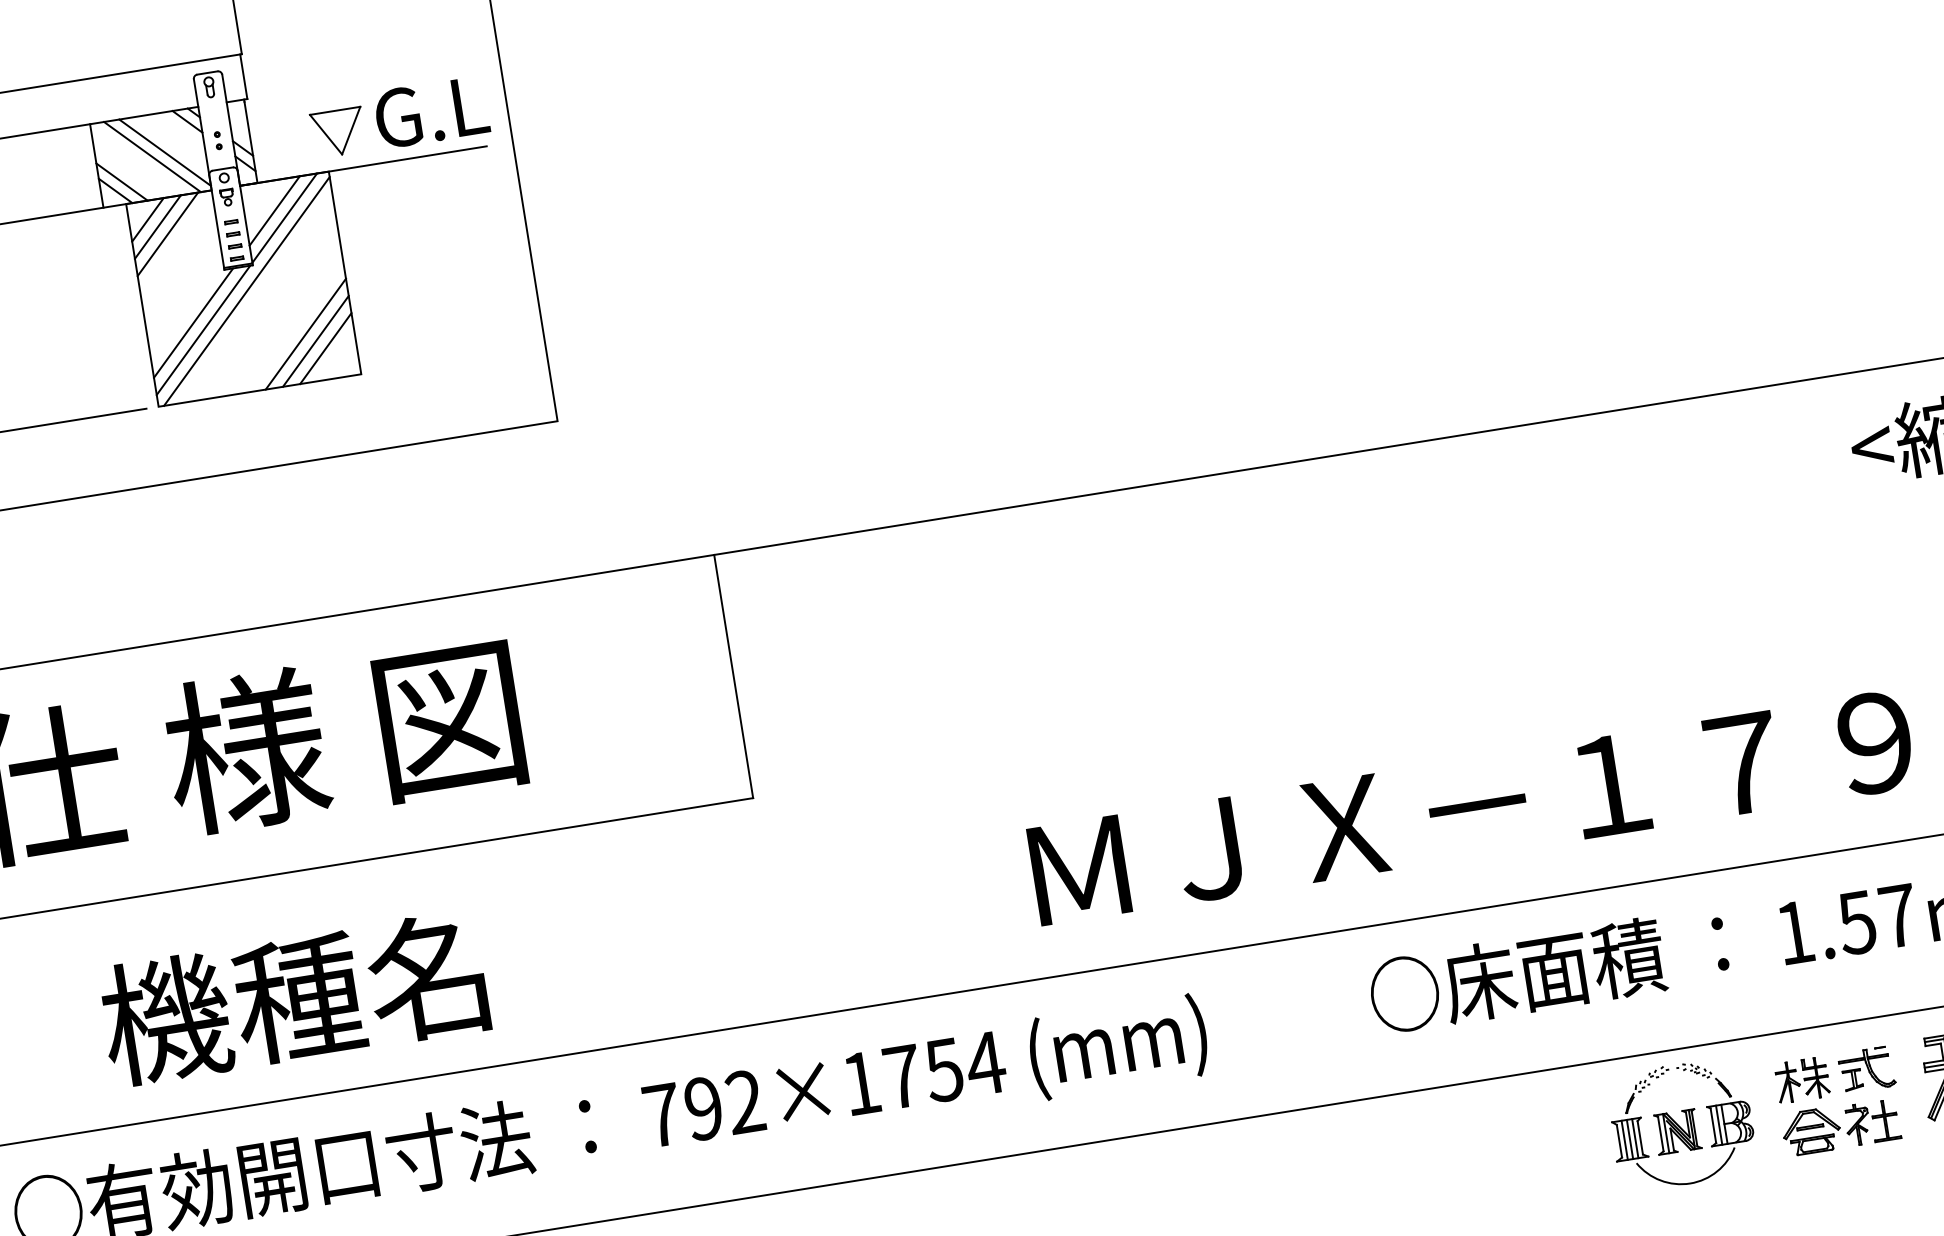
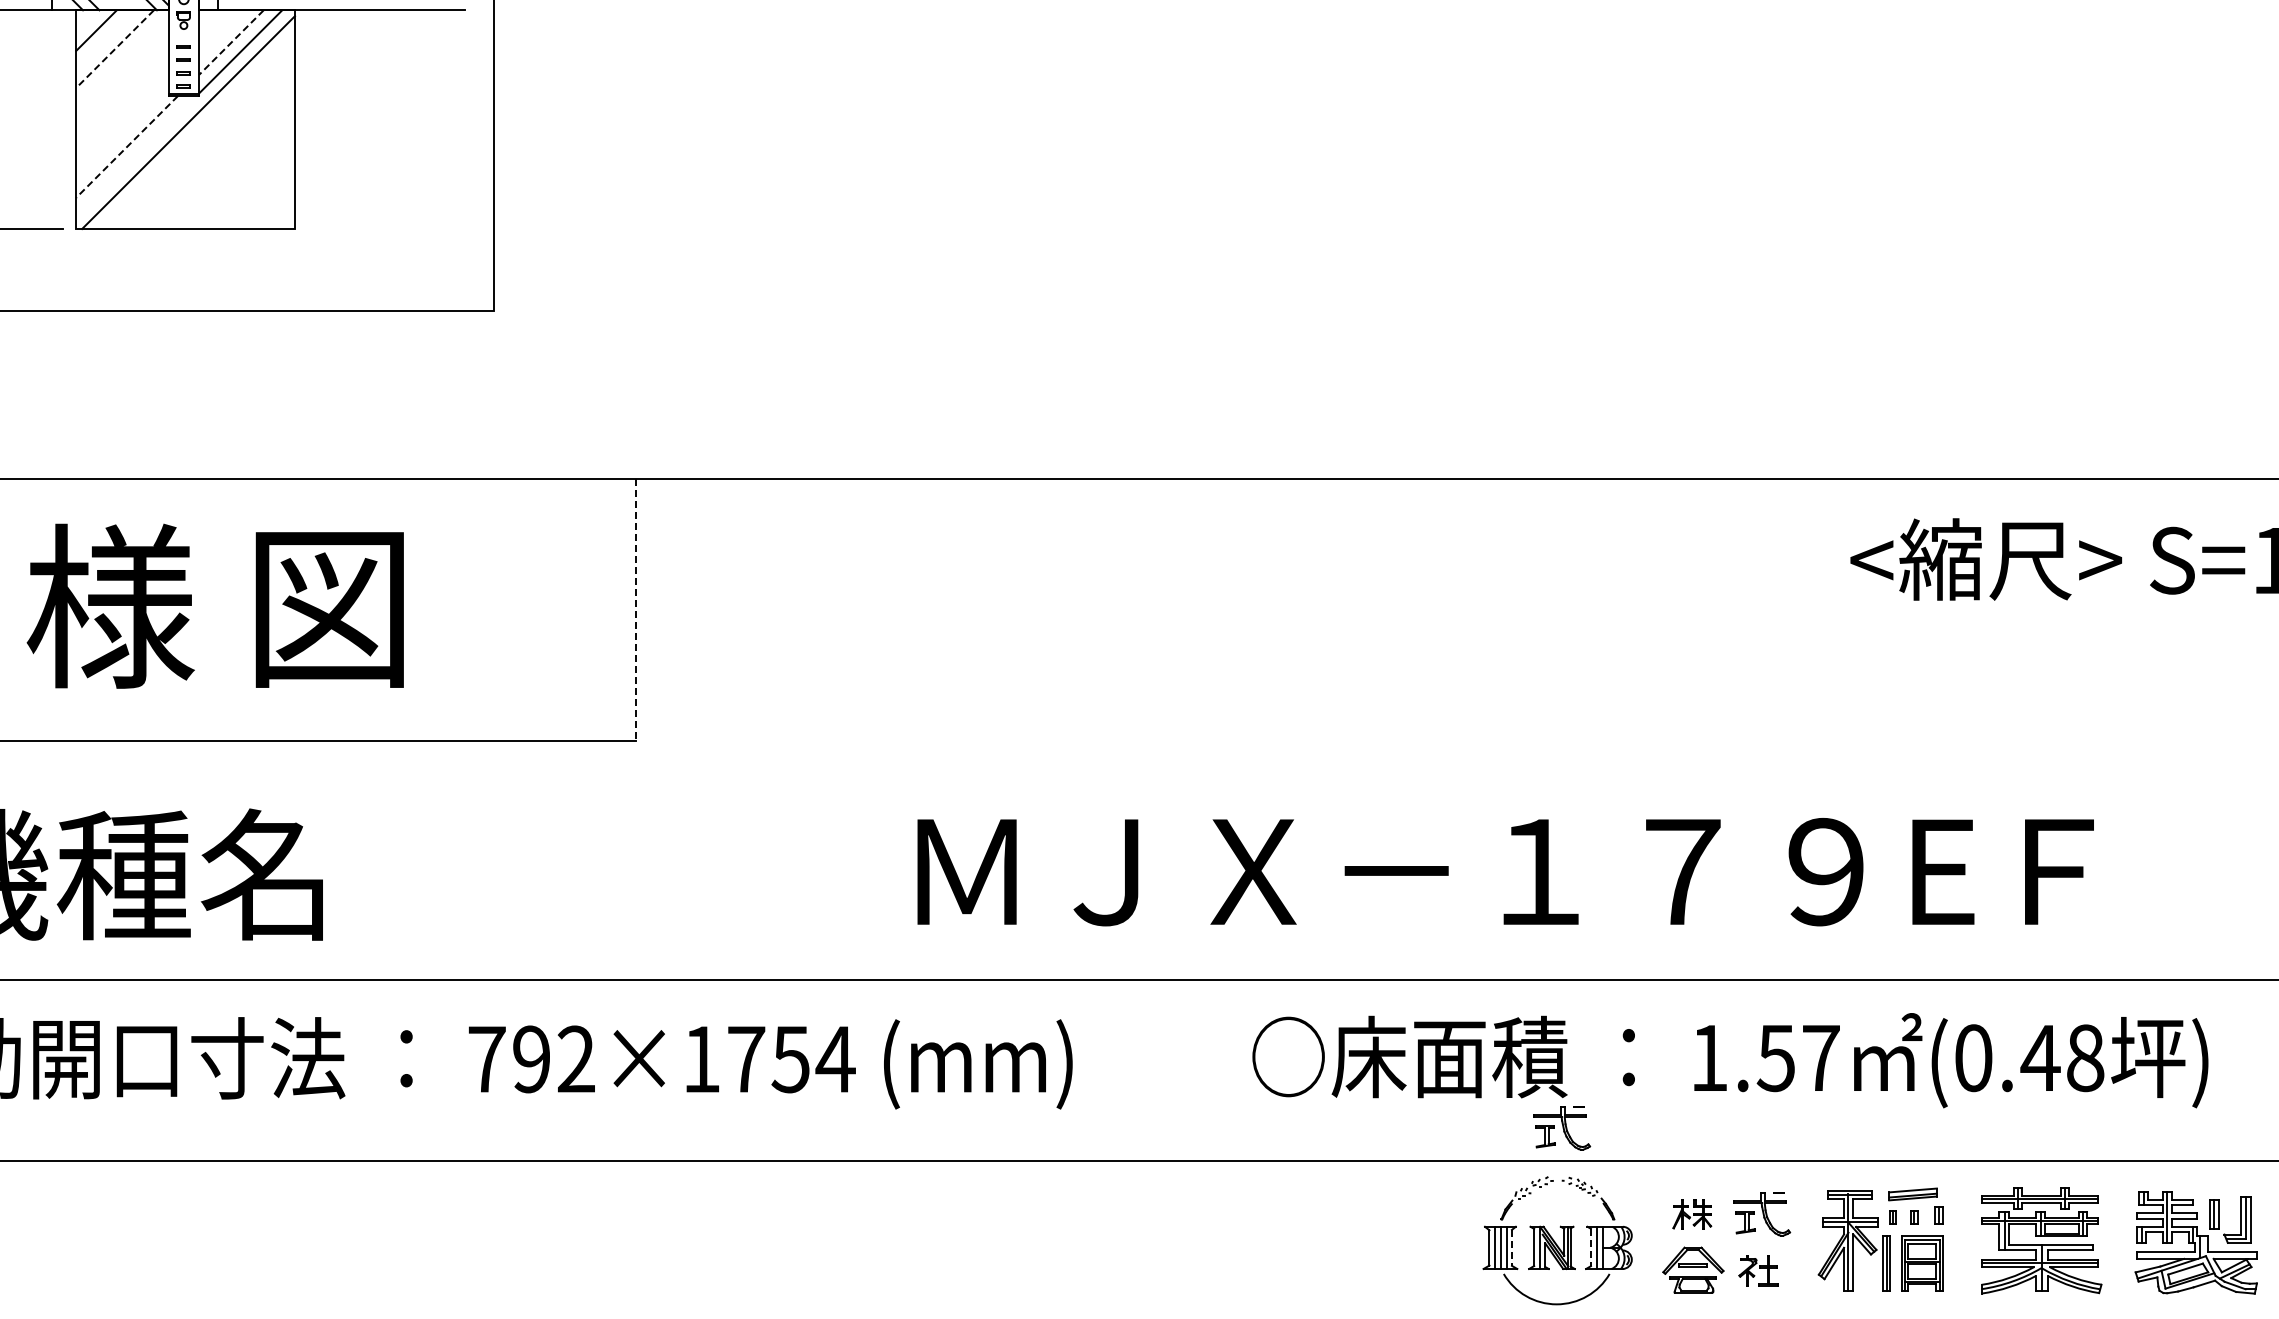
line: (274, 210) -> (231, 42), solid -> dashed
line: (157, 226) -> (105, 39), removed
line: (168, 234) -> (115, 49), solid -> dashed
line: (193, 322) -> (127, 146), solid -> dashed
line: (203, 330) -> (136, 156), removed
line: (305, 334) -> (243, 177), removed
line: (315, 341) -> (252, 186), removed
line: (326, 348) -> (262, 196), removed
line: (733, 677) -> (635, 610), solid -> dashed
part: (1669, 1019) -> (1562, 1128), added
part: (1802, 1080) -> (1692, 1214), size x0.7
part: (1872, 1122) -> (1758, 1270), size x0.7
line: (1712, 1125) -> (1590, 1247), solid -> dashed
line: (1639, 1137) -> (1511, 1247), solid -> dashed

